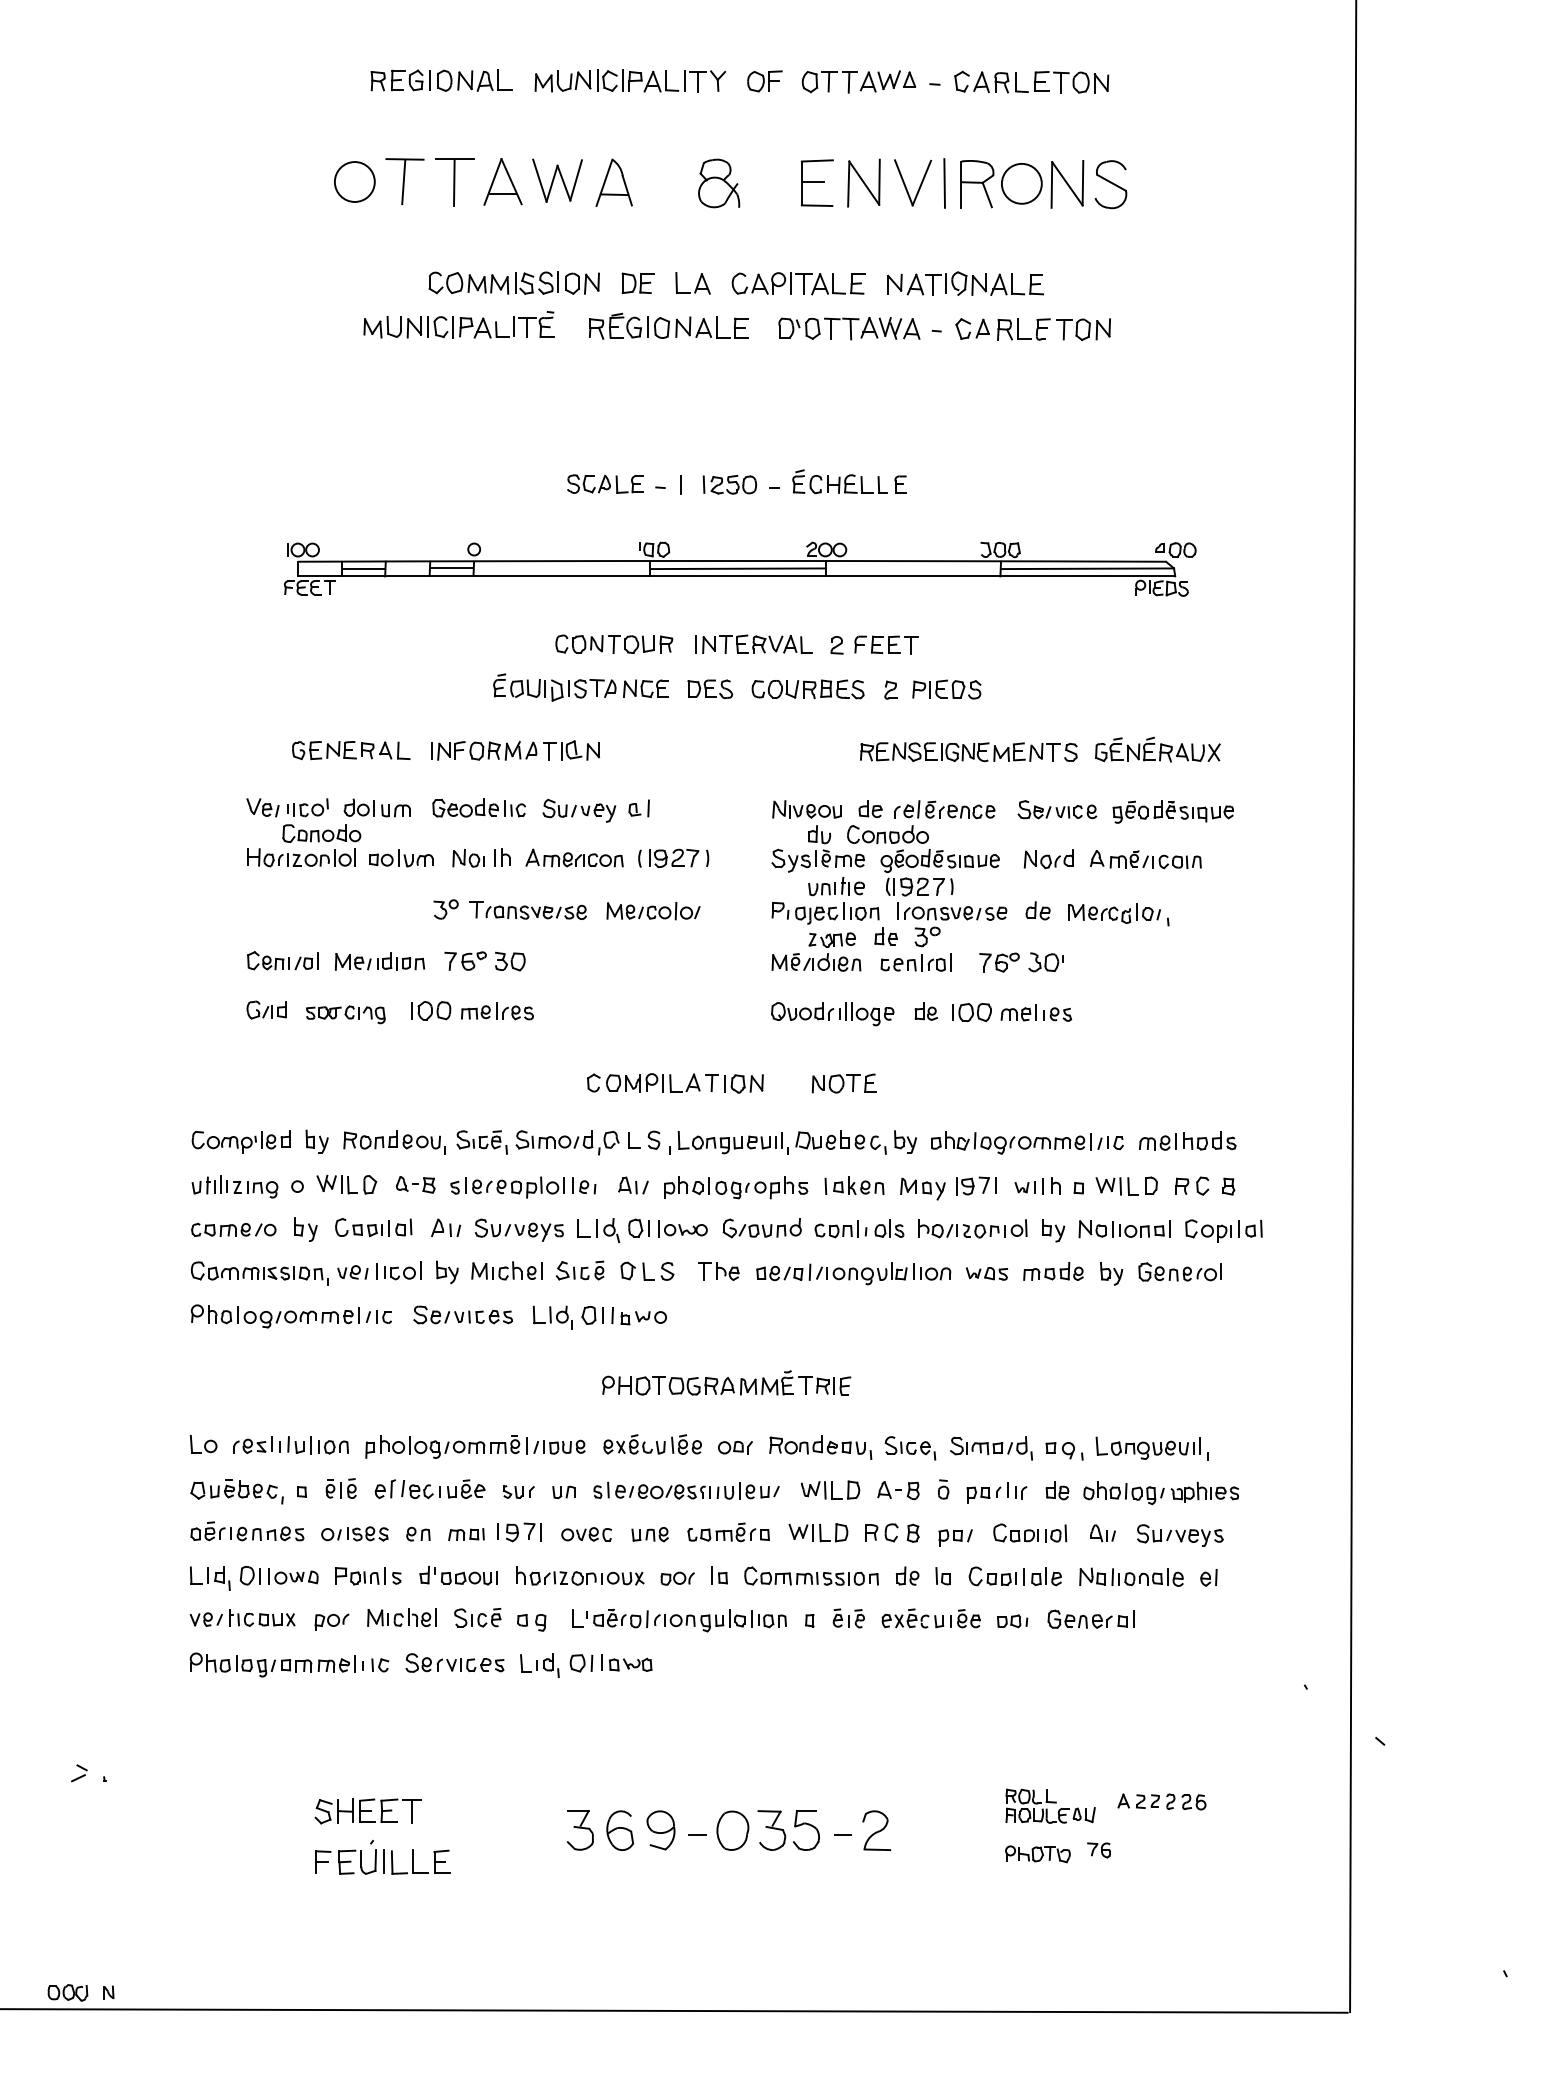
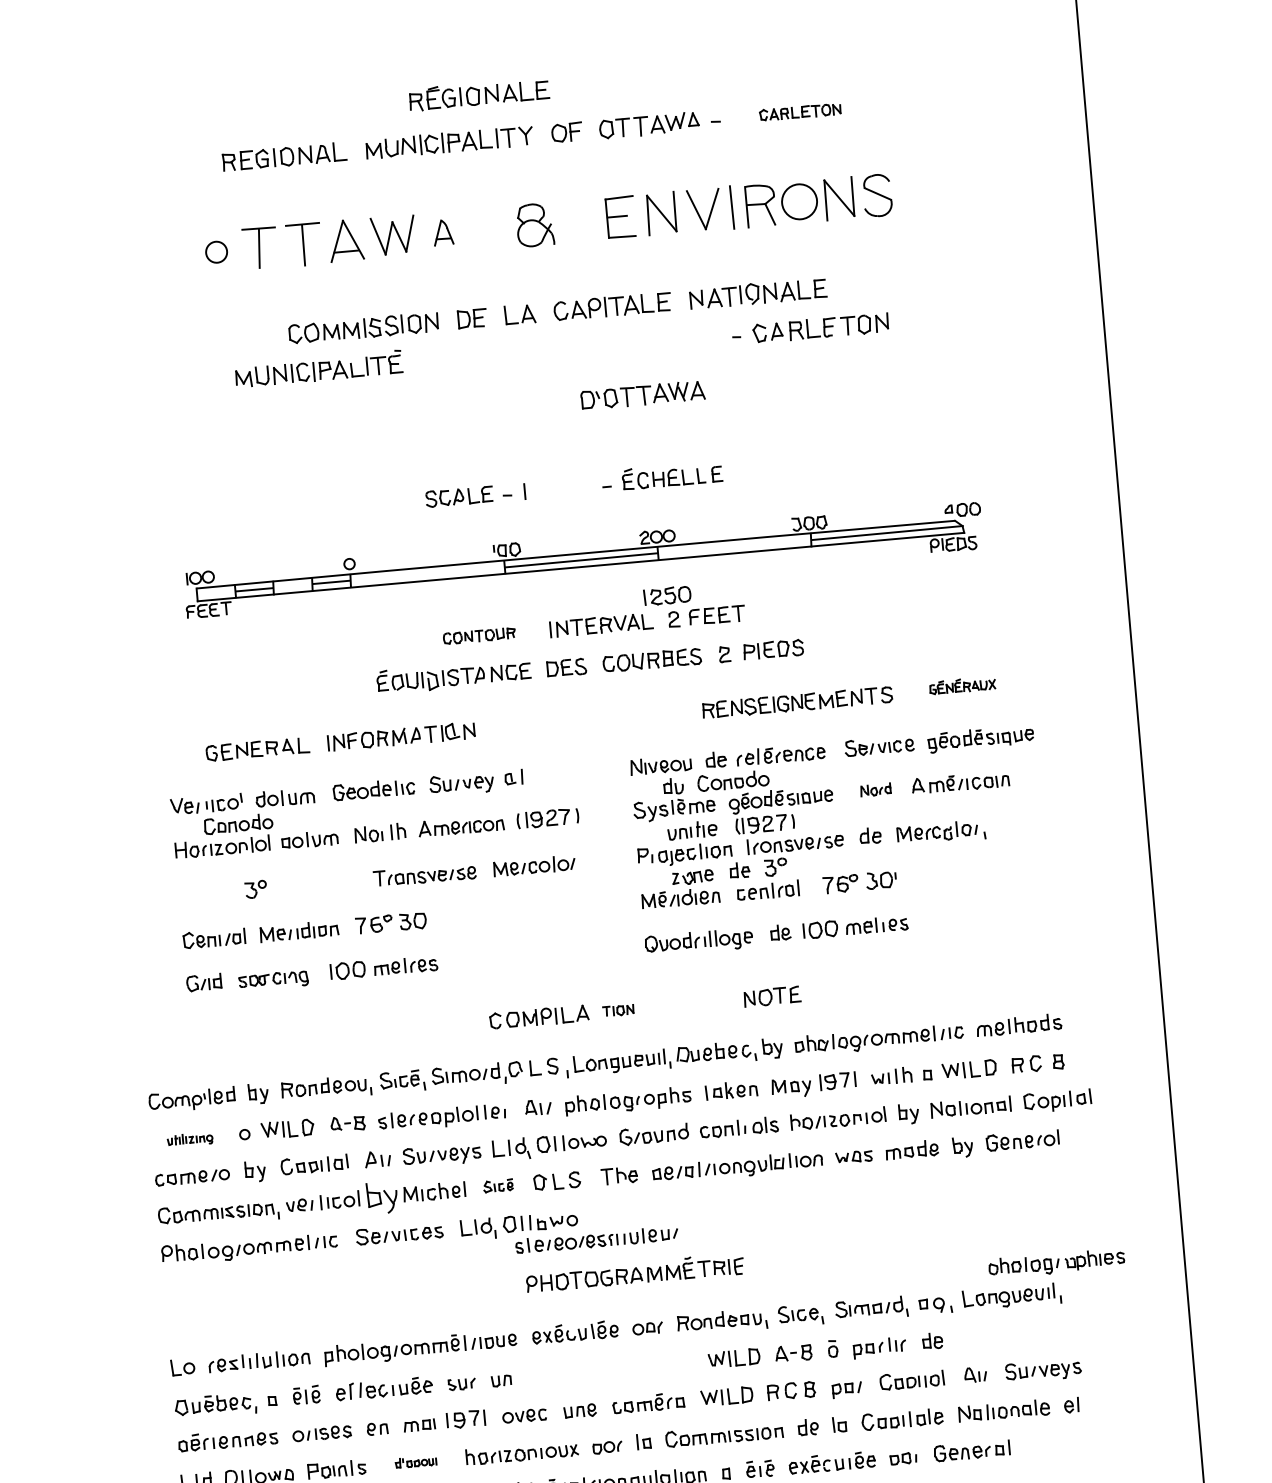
part: (1031, 81) -> (800, 111), size x0.6
circle: (354, 181) -> (216, 251), size x0.6
part: (613, 182) -> (442, 232), size x0.6
part: (668, 325) -> (478, 93), moved
part: (849, 328) -> (643, 395), moved
part: (729, 484) -> (667, 595), moved
part: (614, 643) -> (479, 635), size x0.7
part: (1157, 749) -> (962, 685), size x0.6
part: (1048, 859) -> (875, 790), size x0.7
part: (445, 909) -> (255, 889), moved
part: (734, 1083) -> (618, 1010), size x0.6
part: (843, 1083) -> (771, 996), moved
part: (234, 1186) -> (189, 1139), size x0.6
part: (579, 1270) -> (497, 1185), size x0.7
part: (447, 1272) -> (382, 1197), size x1.6
part: (686, 1490) -> (596, 1239), moved
part: (1161, 1493) -> (1056, 1263), moved
part: (458, 1575) -> (415, 1461), size x0.6

